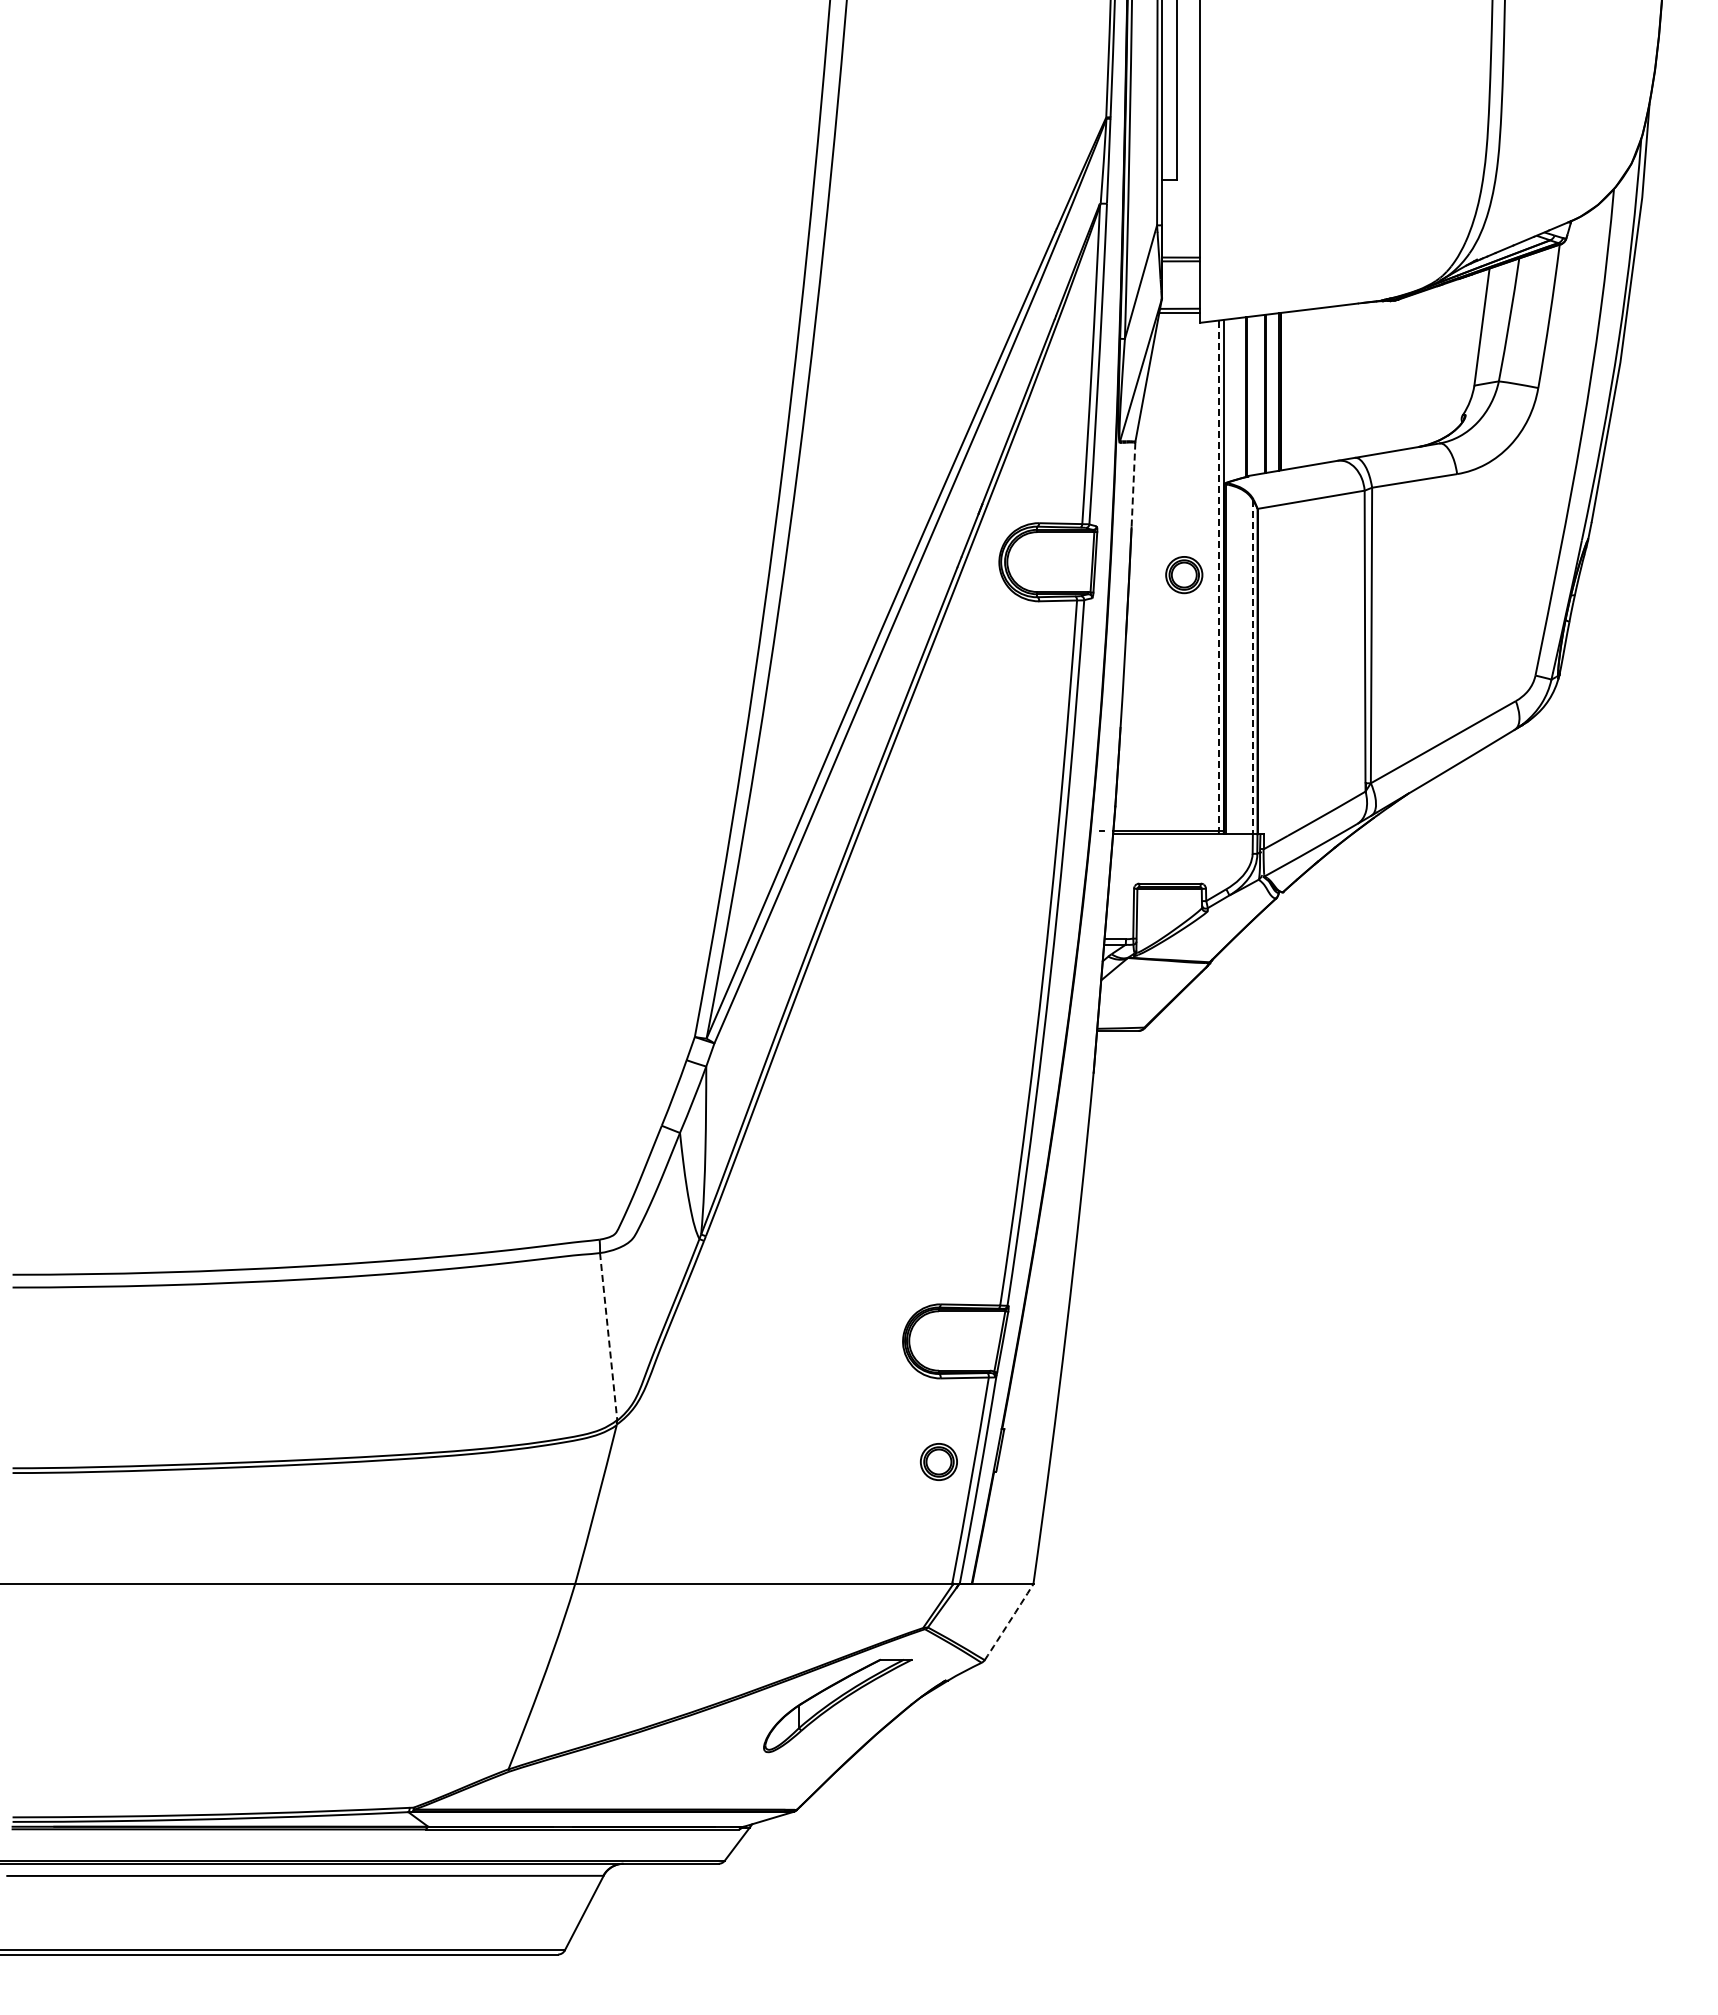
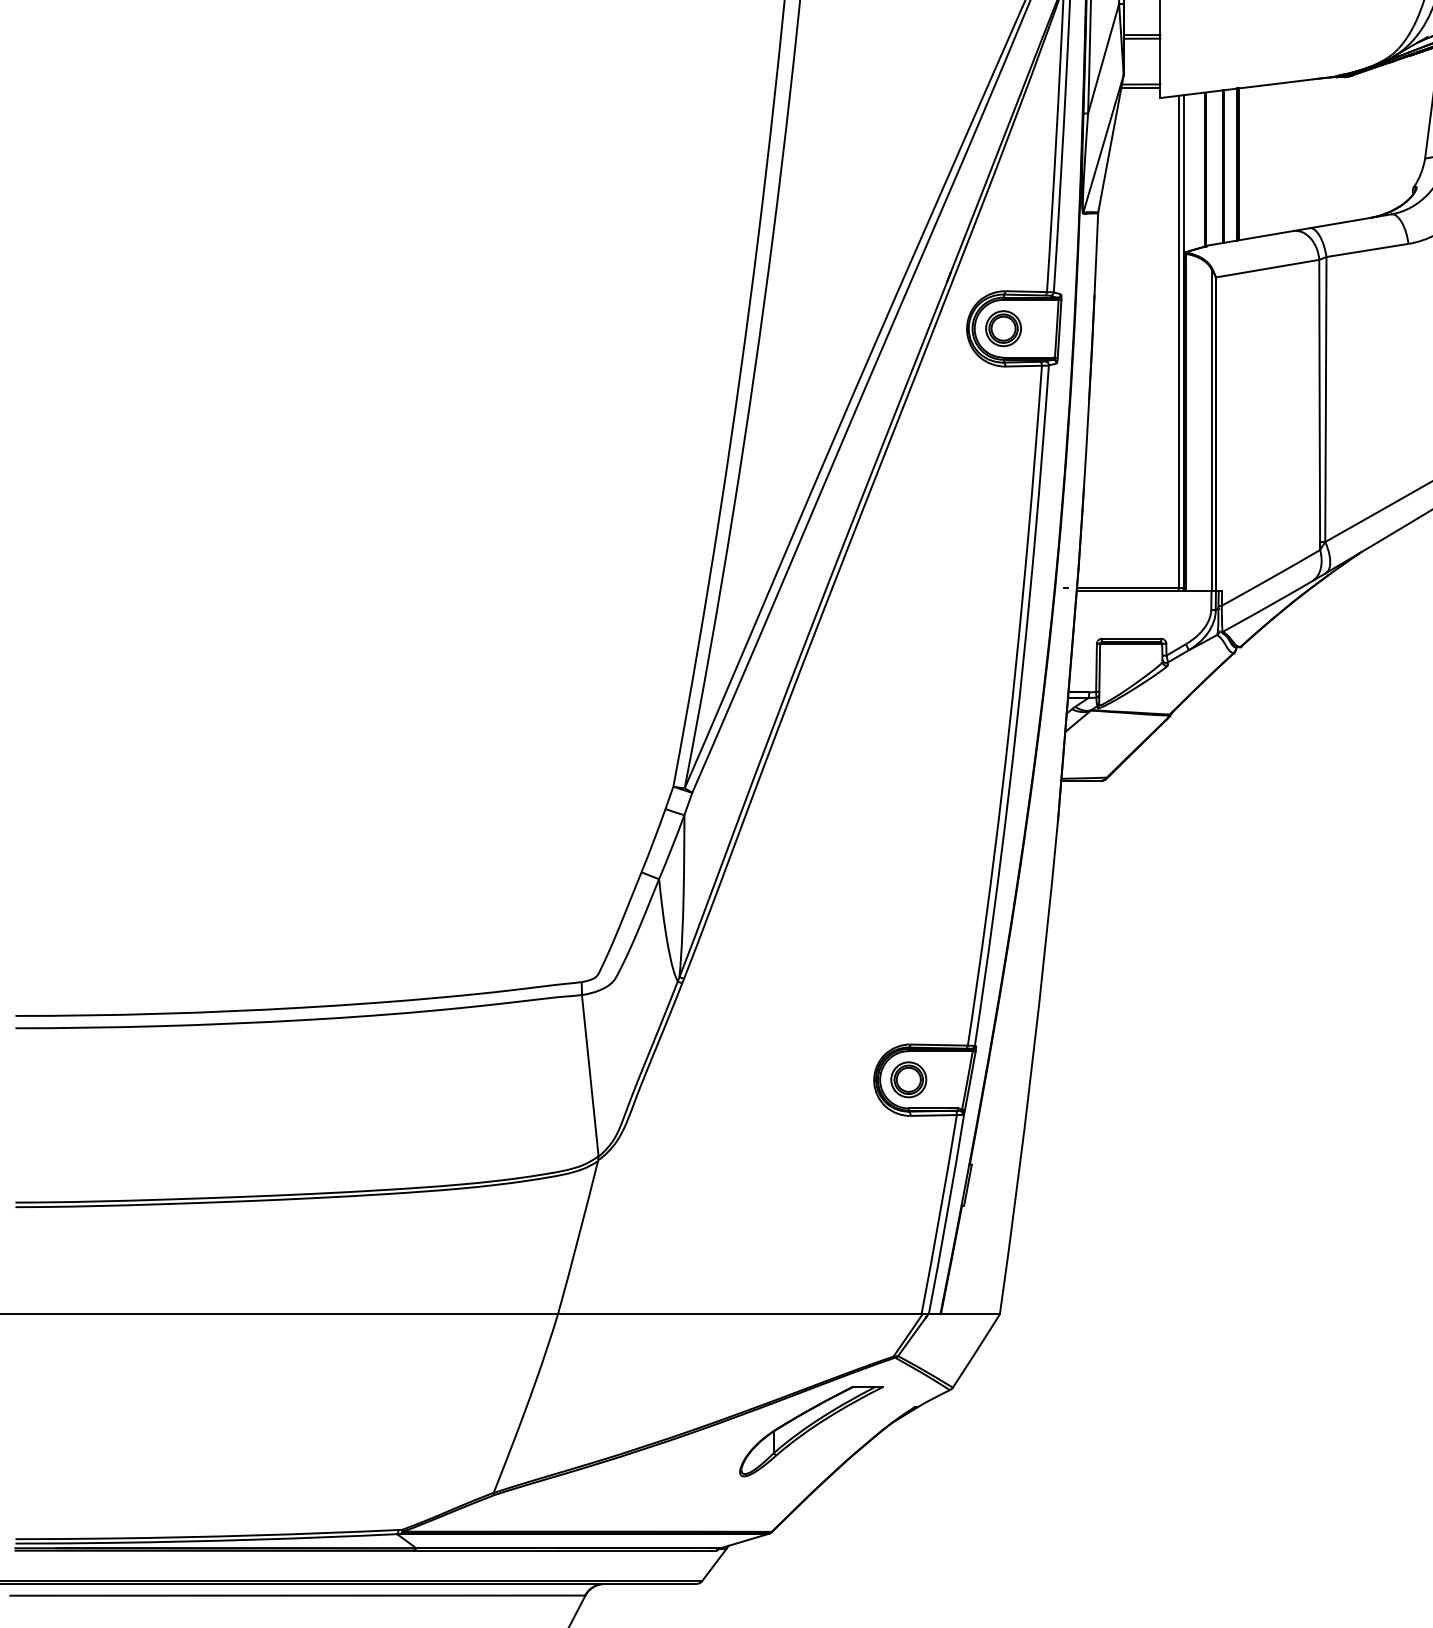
line: (1133, 485) -> (1096, 254), dashed -> solid
part: (1184, 575) -> (1003, 329), moved
line: (1218, 576) -> (1178, 342), dashed -> solid
line: (1252, 667) -> (1211, 430), dashed -> solid
line: (608, 1336) -> (590, 1075), dashed -> solid
part: (938, 1461) -> (908, 1079), moved
arc: (1009, 1622) -> (976, 1351), dashed -> solid

